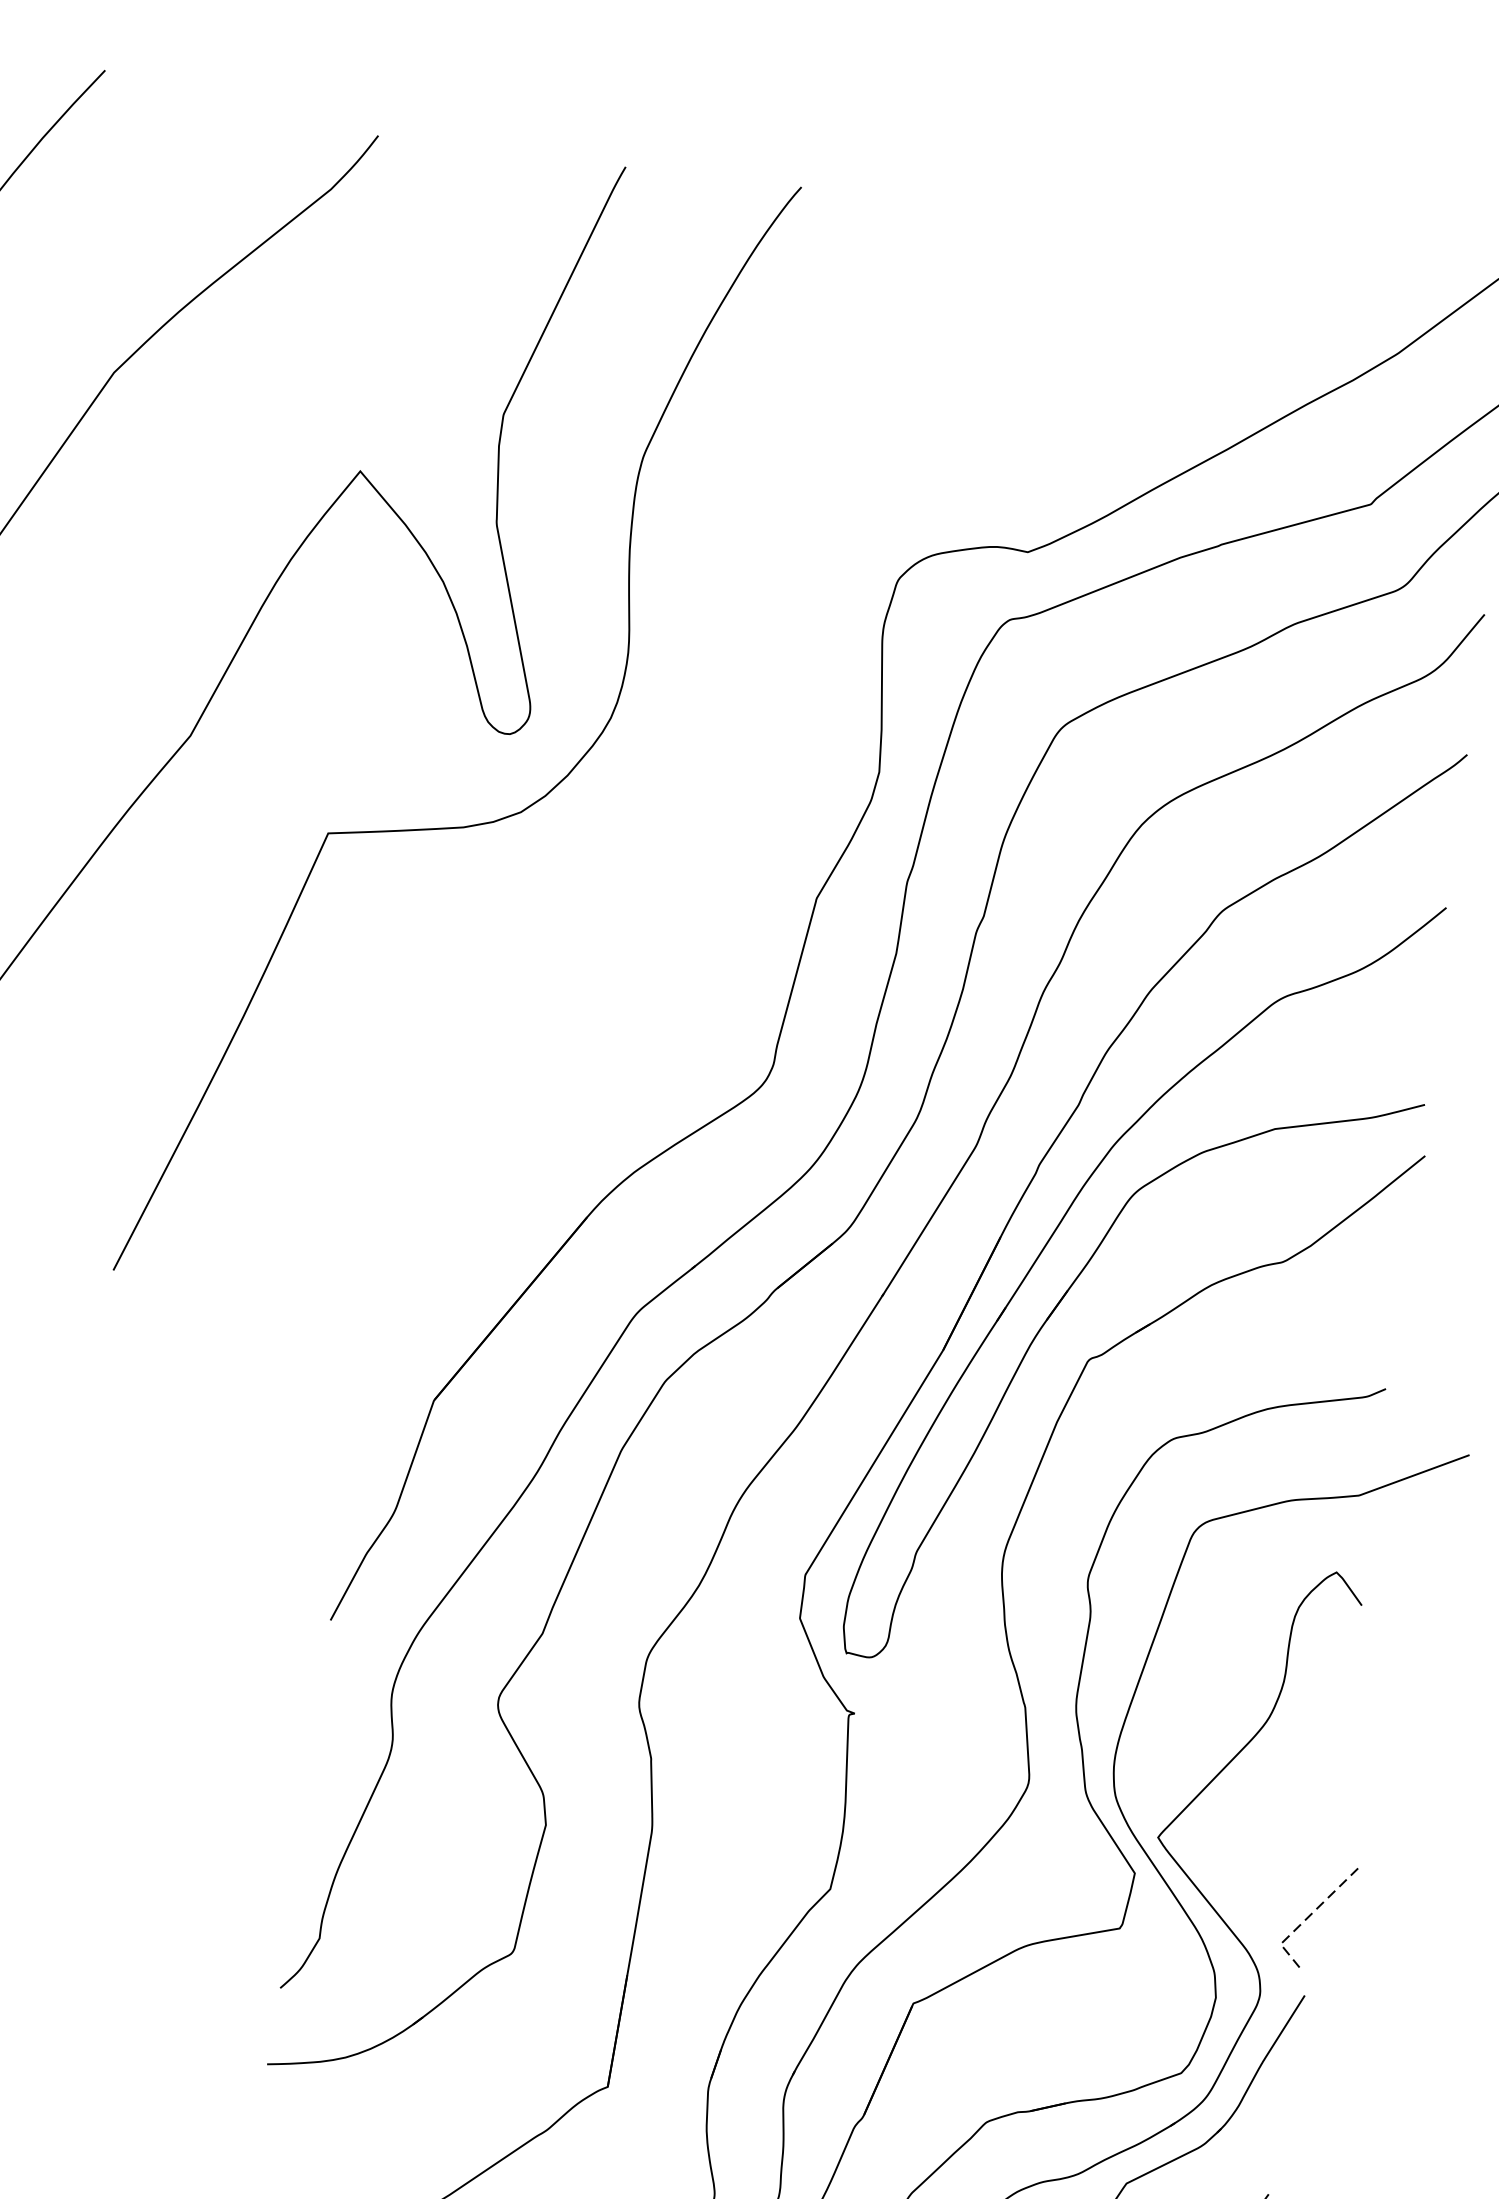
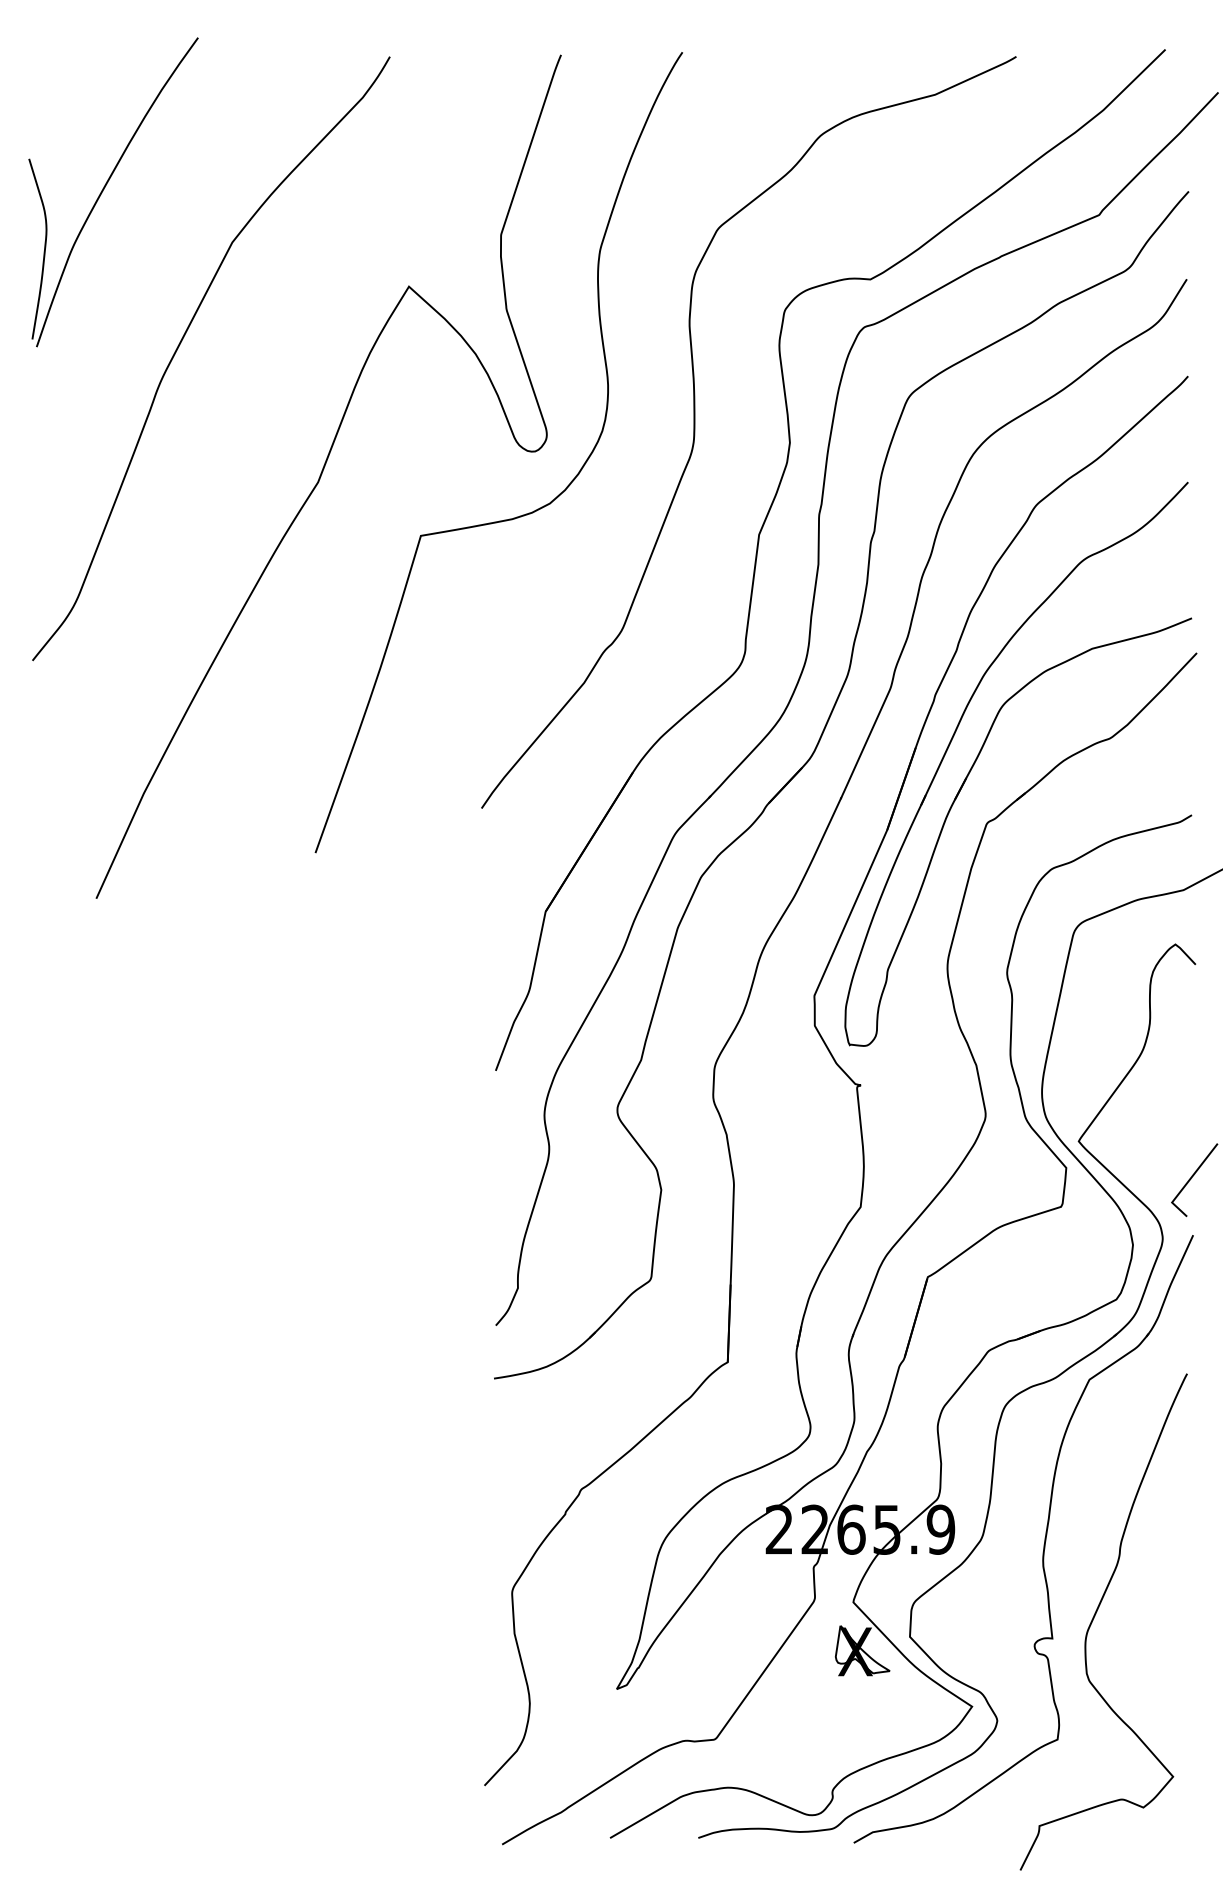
curve: (745, 738) -> (695, 432), added
line: (1308, 1917) -> (1188, 1181), dashed -> solid

